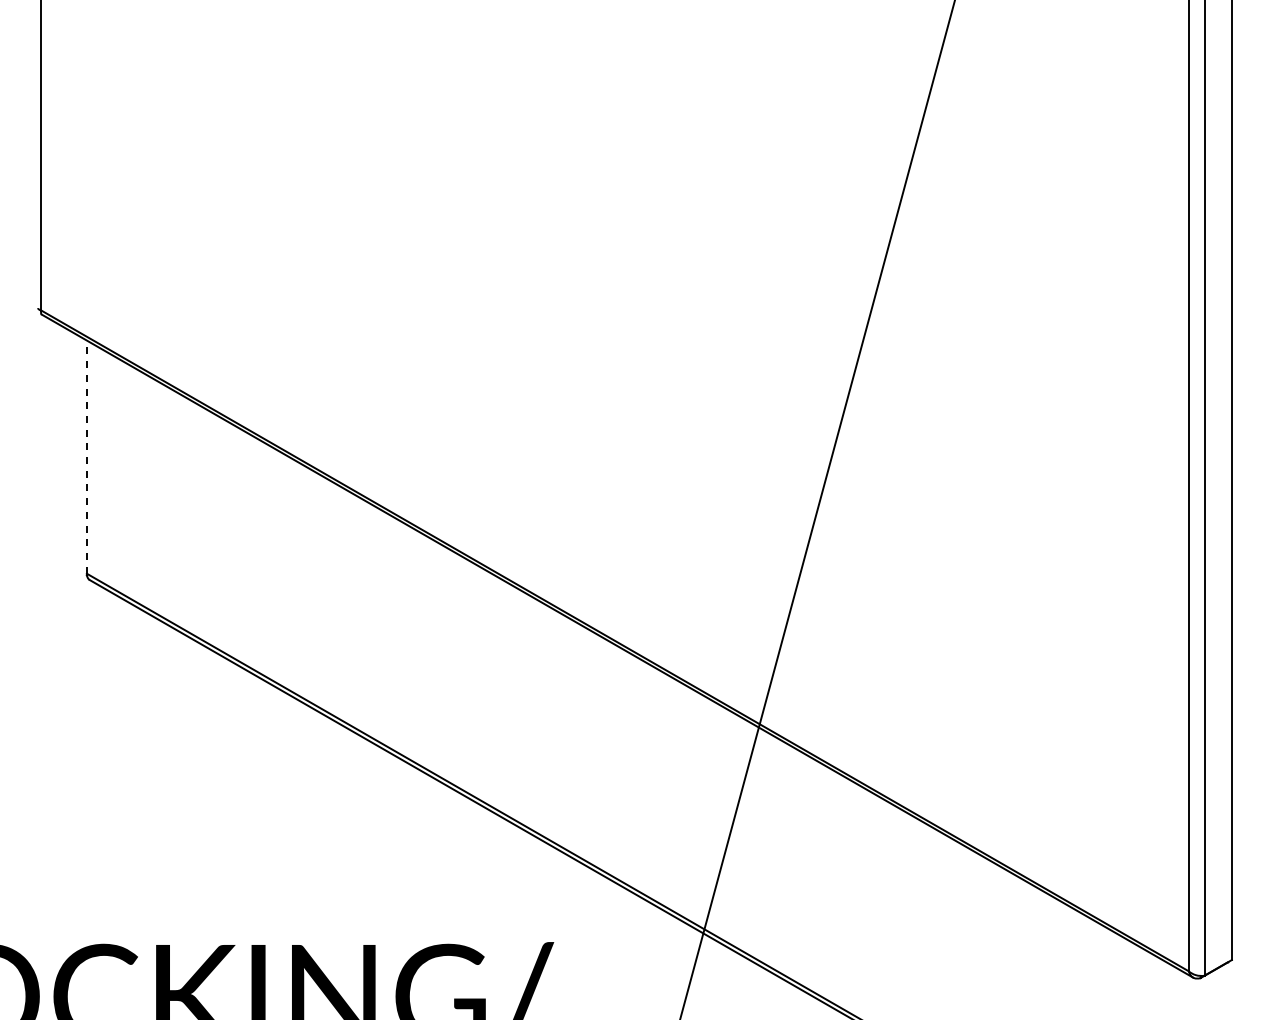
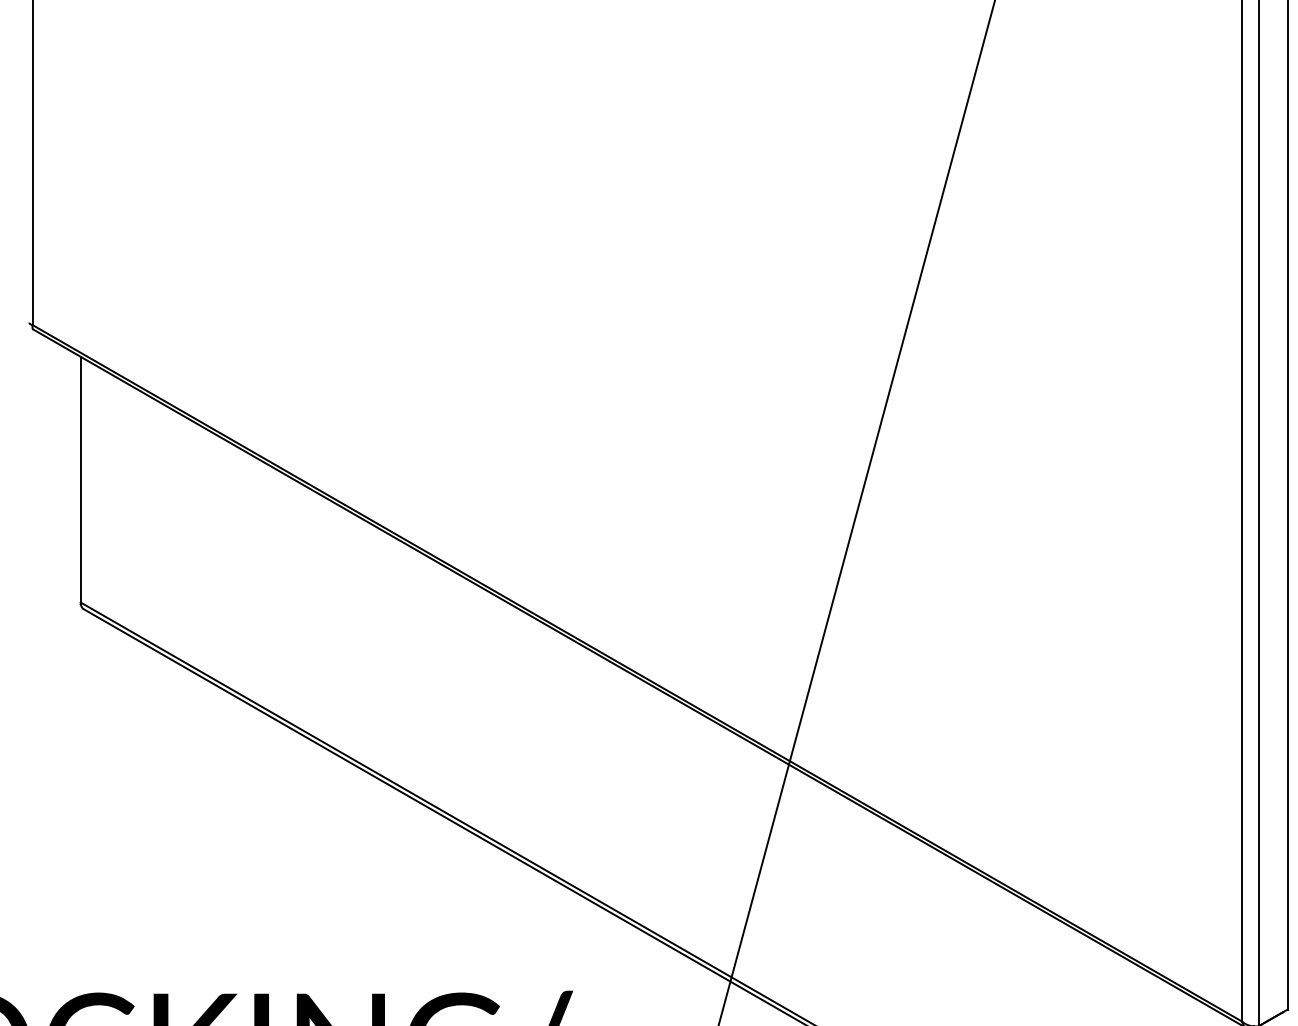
line: (86, 457) -> (80, 480), dashed -> solid

